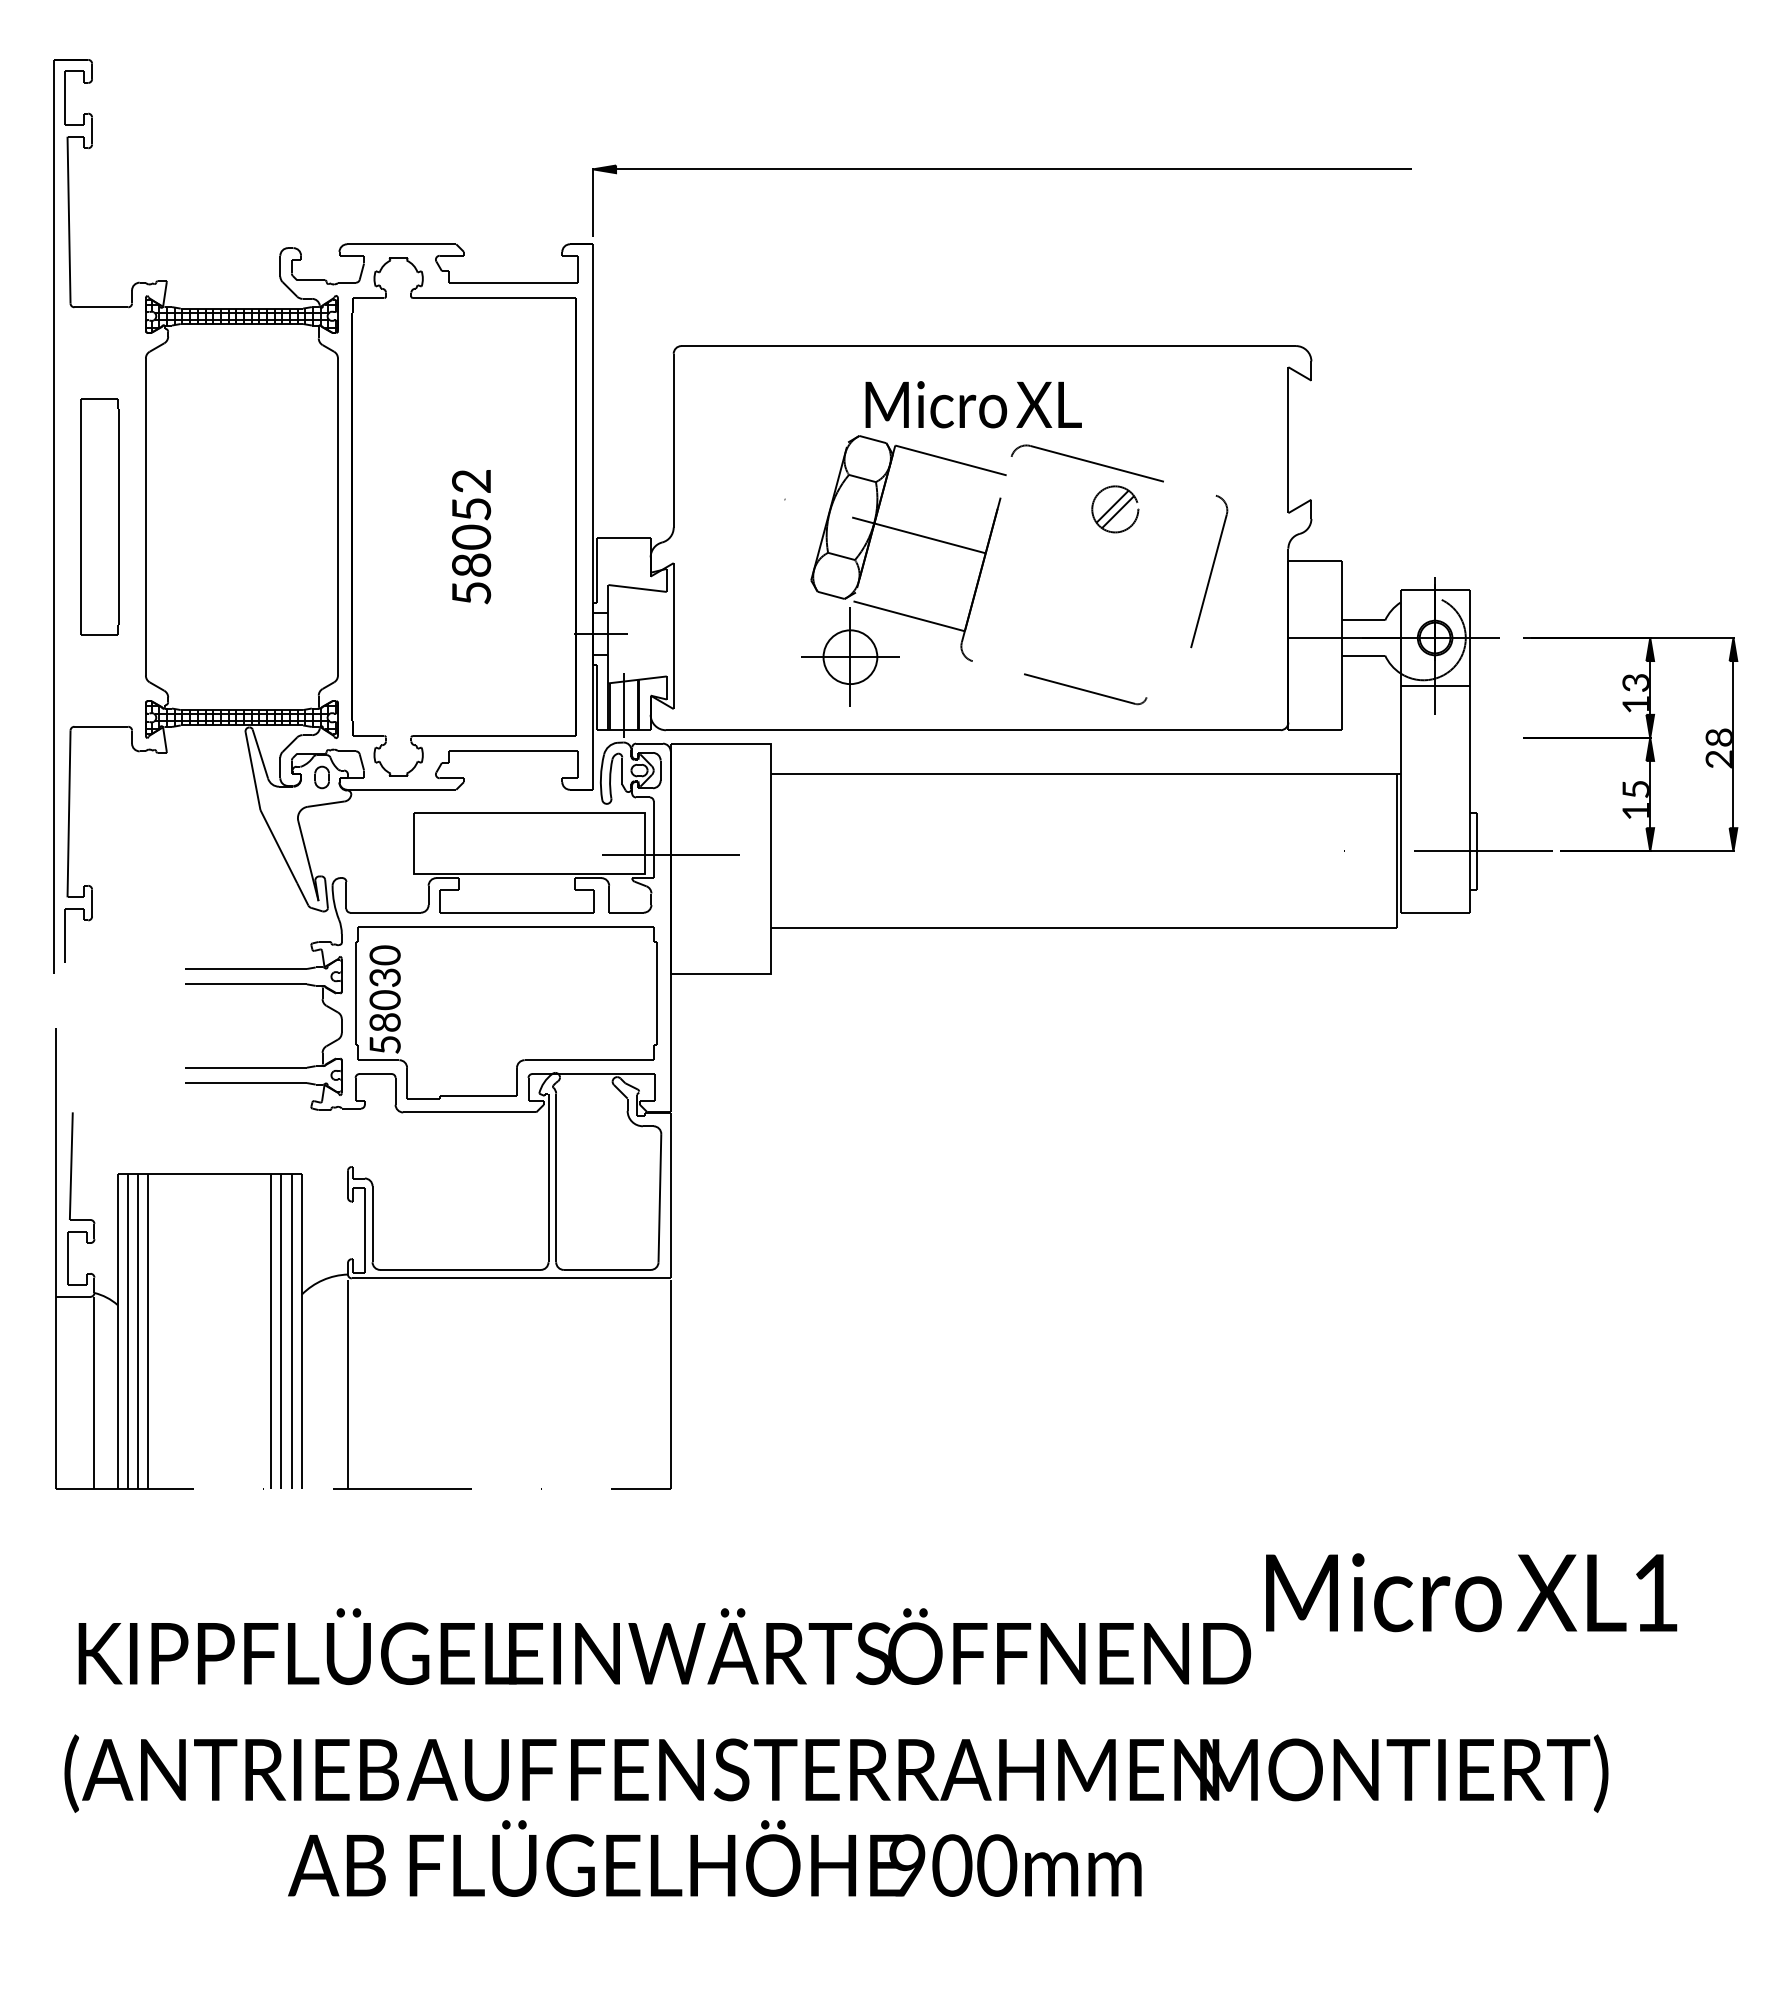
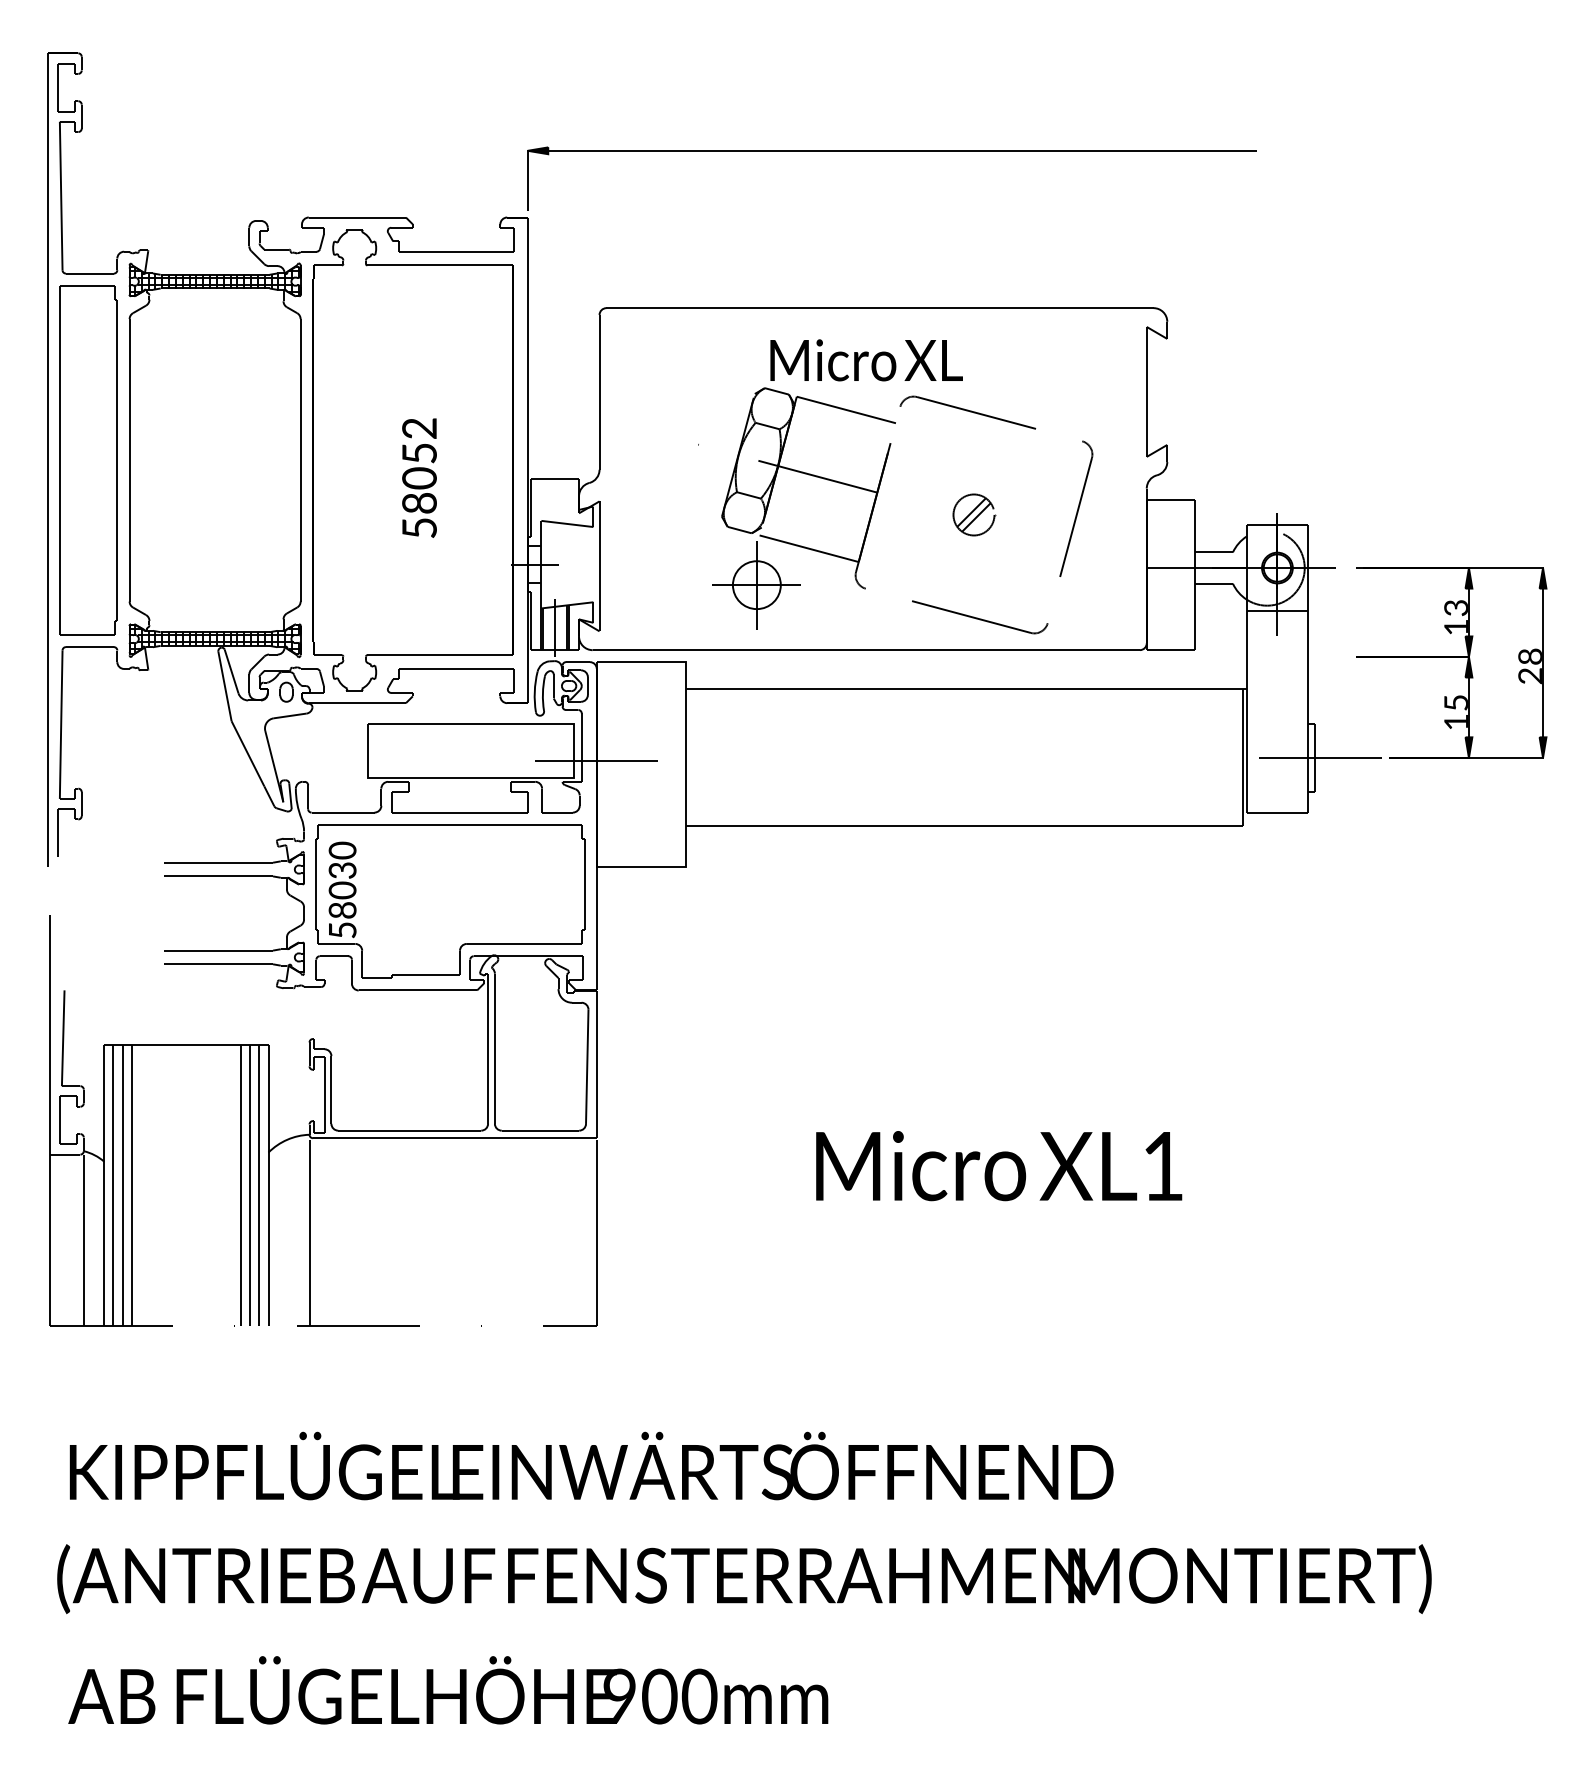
part: (1115, 509) -> (974, 515), moved
part: (99, 516) -> (88, 459), size x1.67
part: (1100, 693) -> (979, 617), size x1.67
text: (1471, 1592) -> (999, 1165), moved
text: (714, 1858) -> (448, 1690), moved

